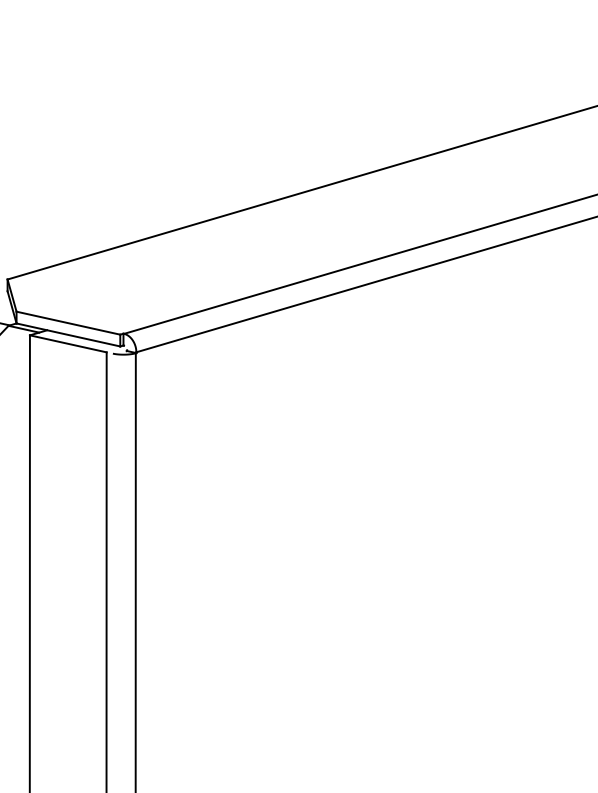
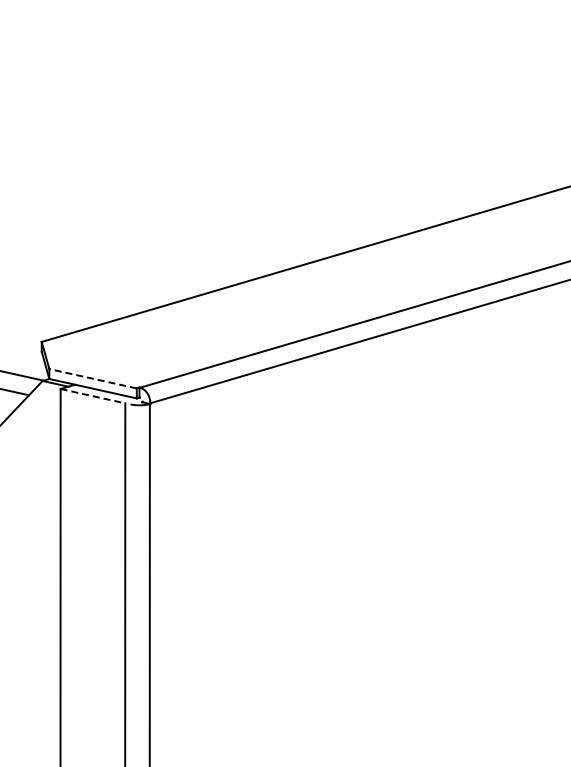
line: (68, 322) -> (93, 378), solid -> dashed
line: (68, 344) -> (93, 396), solid -> dashed

